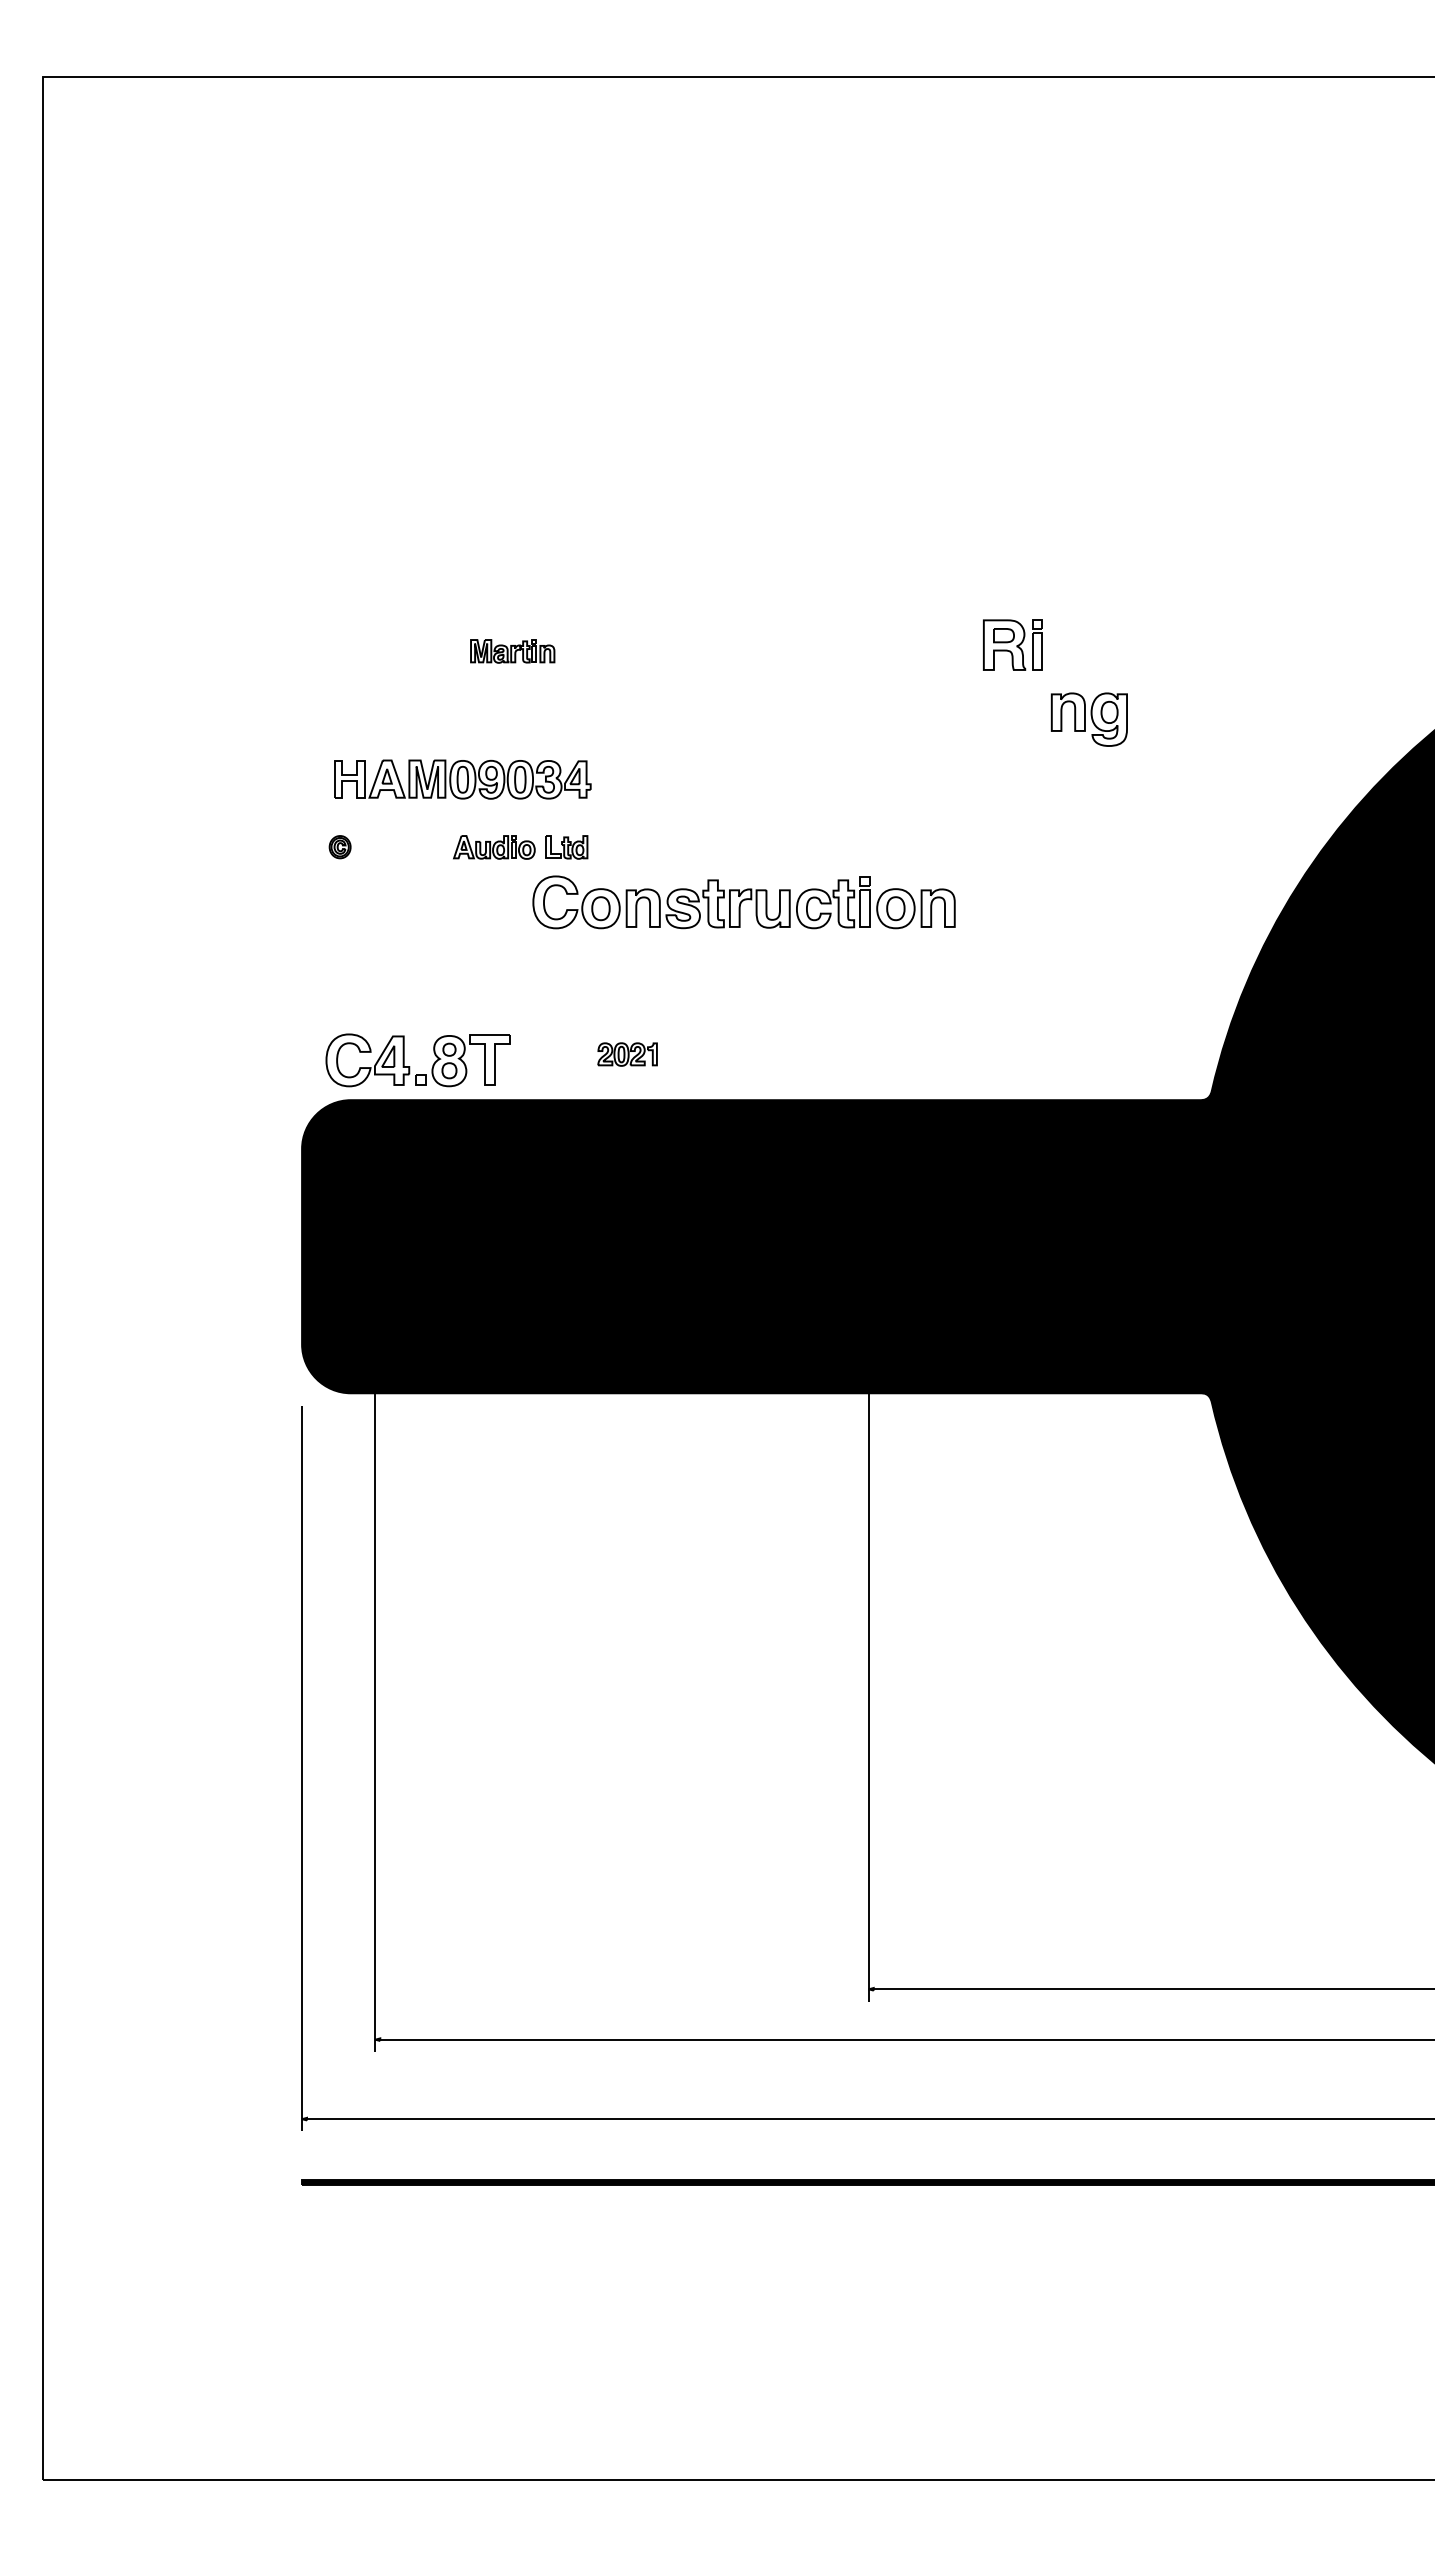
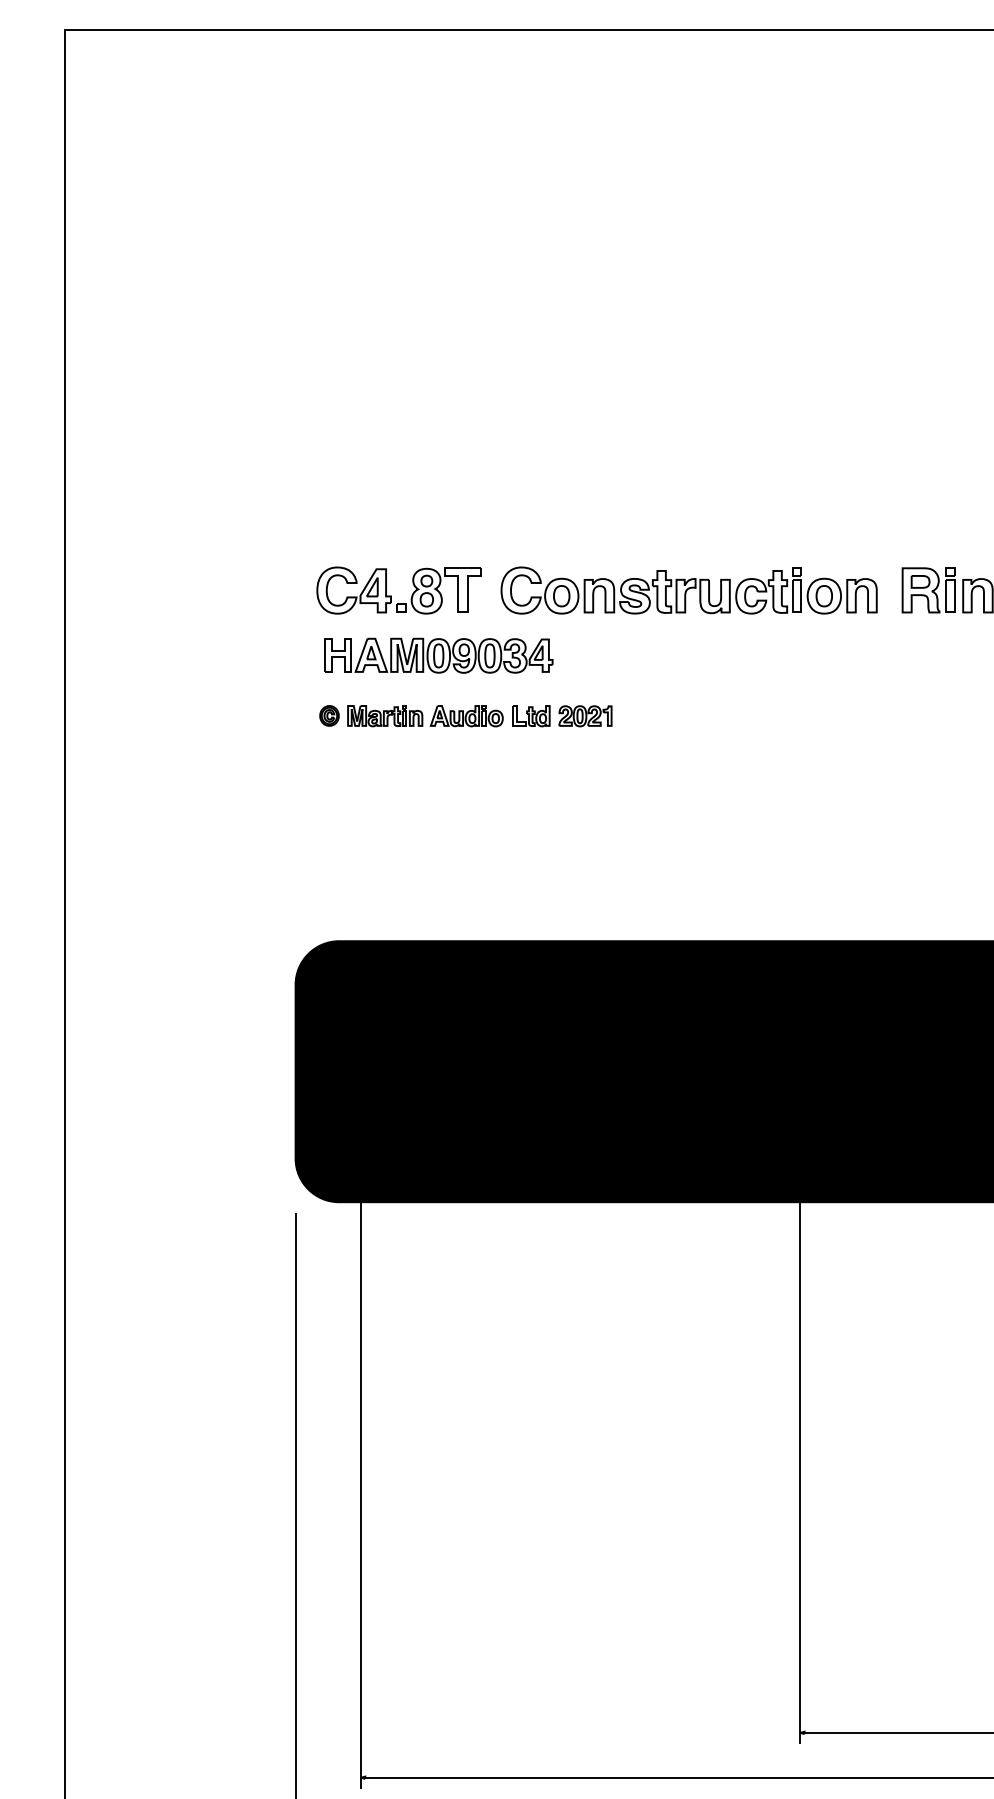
part: (1012, 644) -> (928, 589), moved
part: (512, 651) -> (385, 716), moved
part: (743, 902) -> (688, 590), moved
part: (627, 1054) -> (585, 716), moved
part: (410, 1066) -> (392, 596), moved

